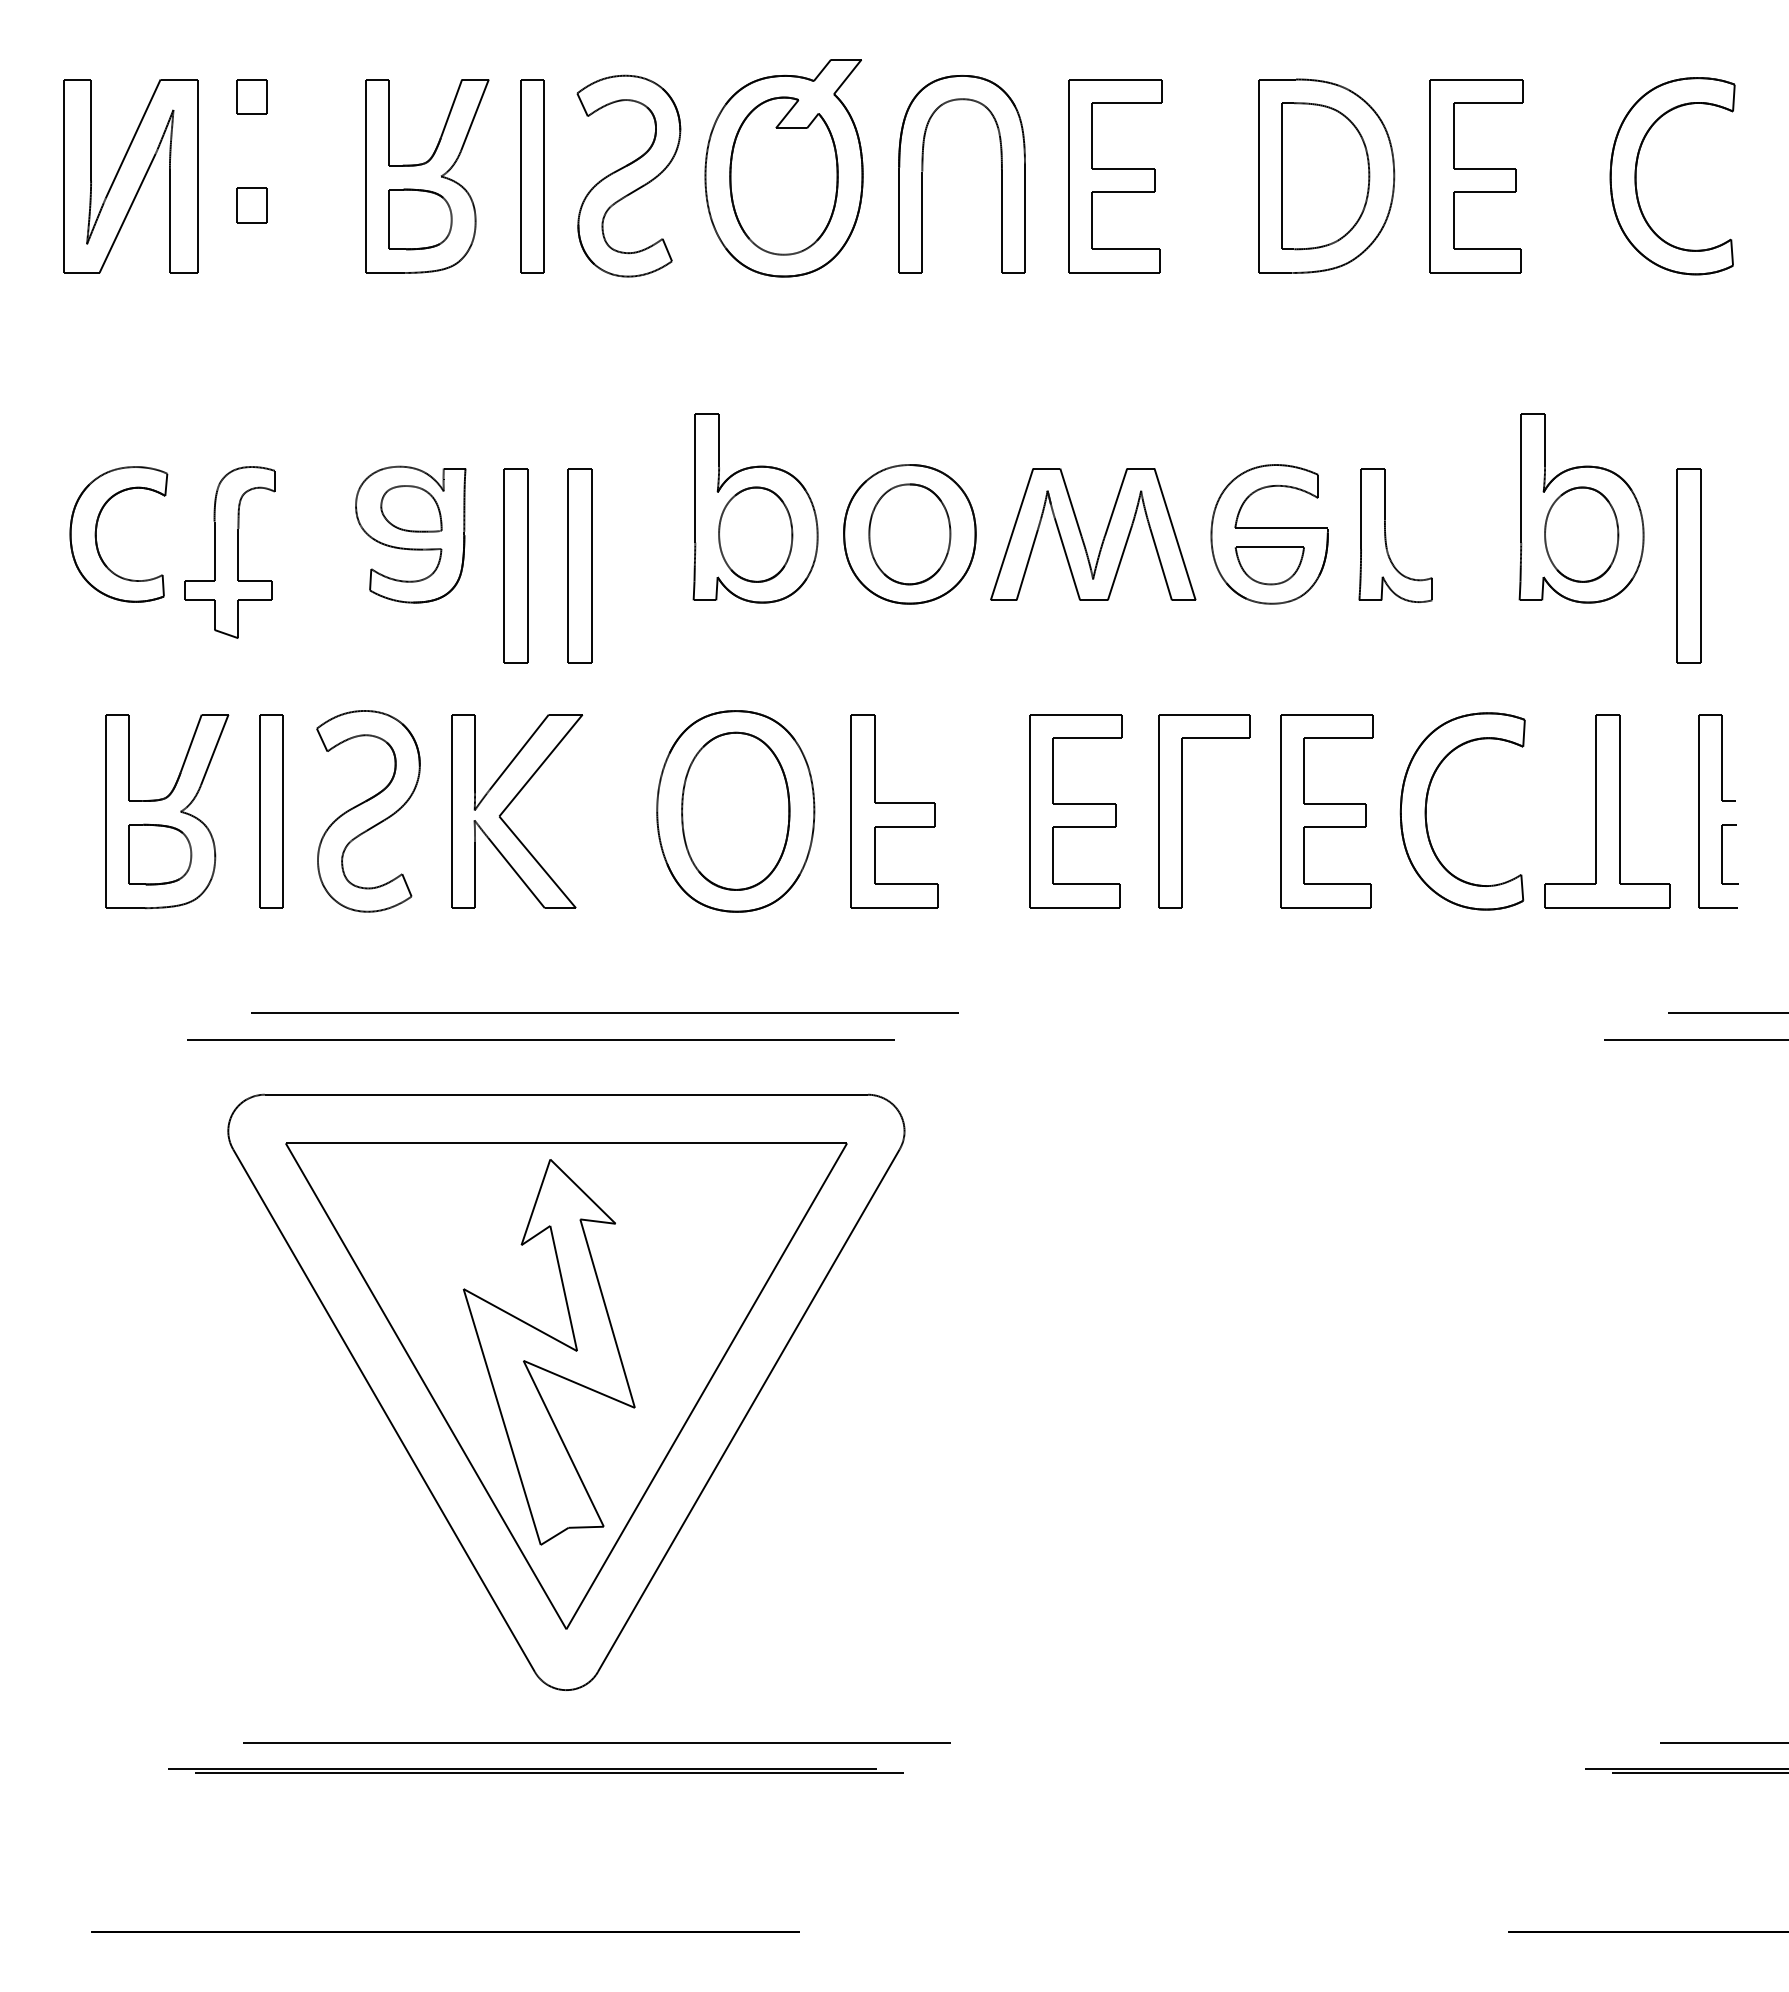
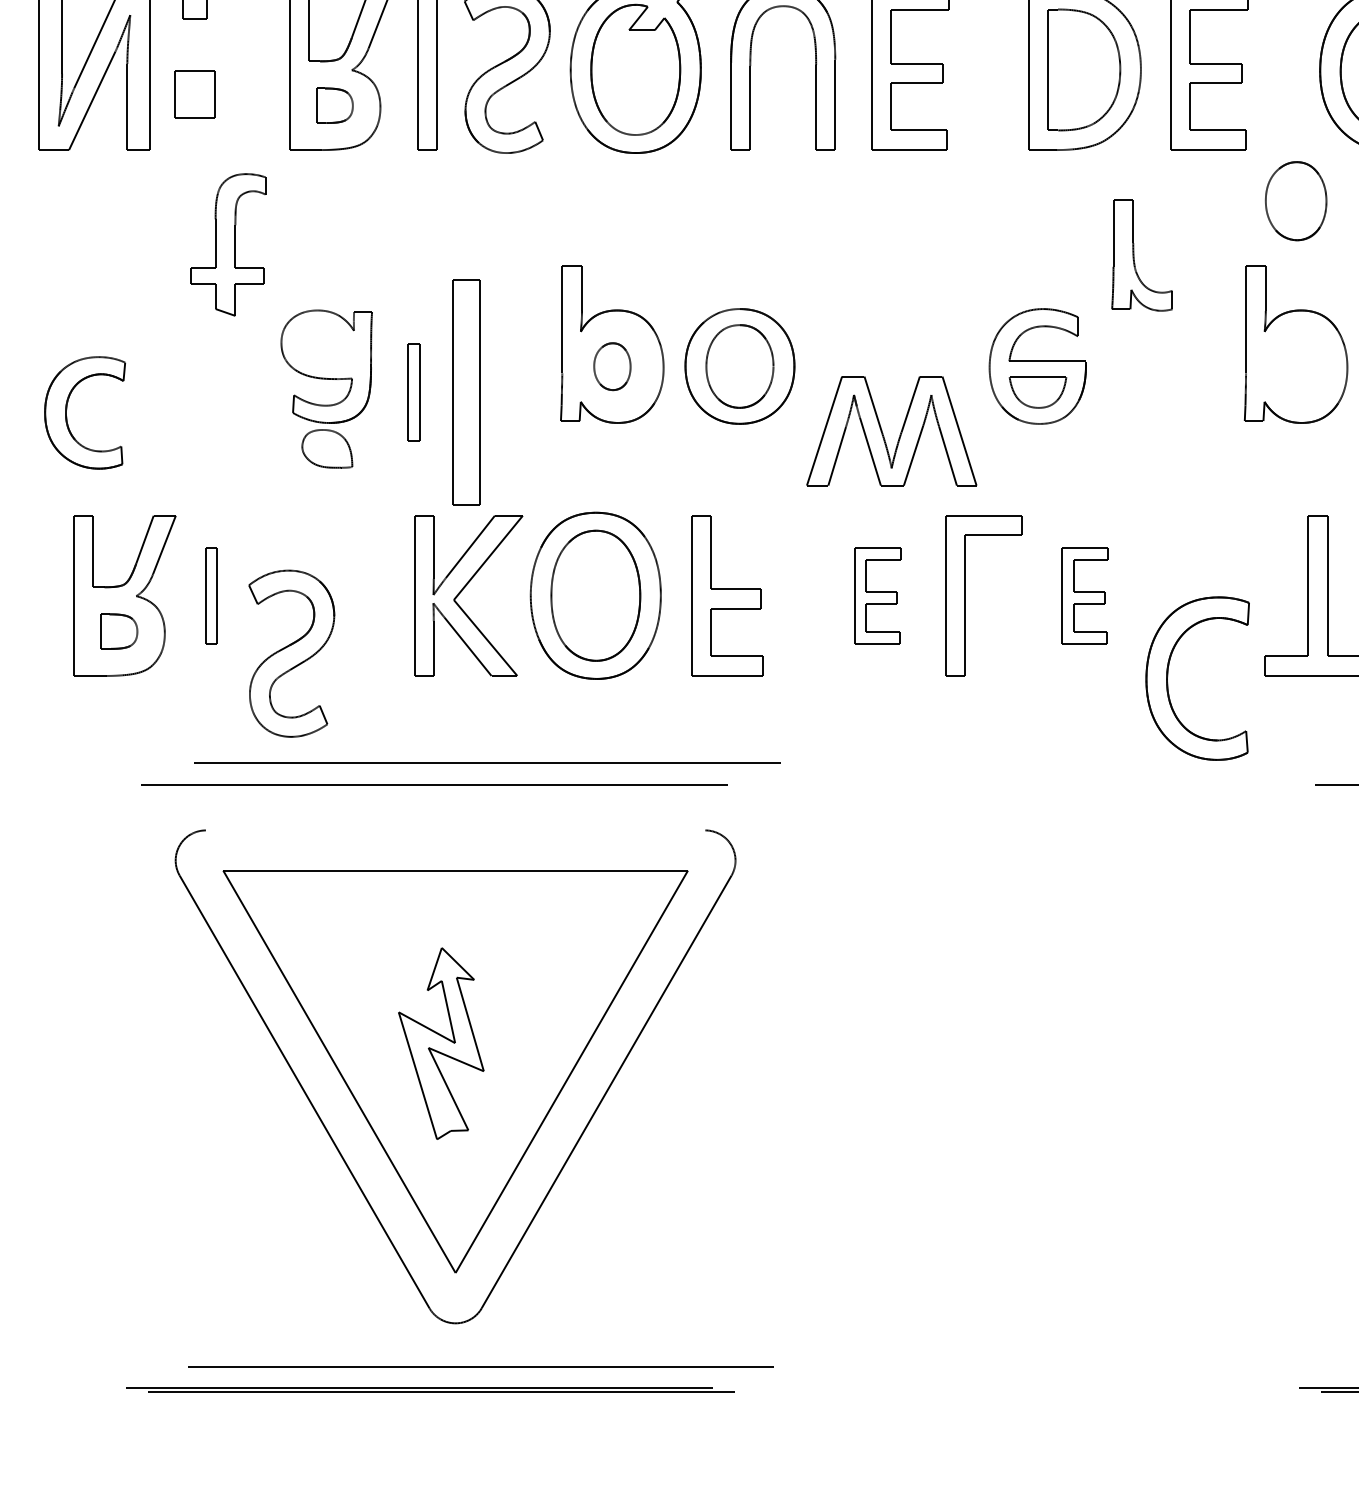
part: (251, 205) -> (194, 94), size x1.6
part: (420, 219) -> (334, 105), size x0.7
part: (411, 508) -> (327, 448), moved
part: (97, 528) -> (67, 407), moved
part: (755, 534) -> (612, 366), size x0.6
part: (1581, 534) -> (1295, 201), moved
part: (1386, 535) -> (1134, 255), moved
part: (1103, 536) -> (900, 432), moved
part: (229, 552) -> (228, 244), moved
part: (515, 565) -> (413, 392), size x0.6
part: (579, 565) -> (466, 392), size x1.4
part: (1427, 803) -> (1168, 672), moved
part: (510, 804) -> (463, 590), moved
part: (271, 811) -> (211, 595), size x0.6
part: (368, 811) -> (291, 653), moved
part: (1075, 811) -> (877, 595), size x0.6
part: (1326, 811) -> (1084, 595), size x0.6
part: (160, 854) -> (119, 631), size x0.7
line: (566, 1094) -> (455, 830), removed
part: (548, 1352) -> (440, 1043), size x0.6

